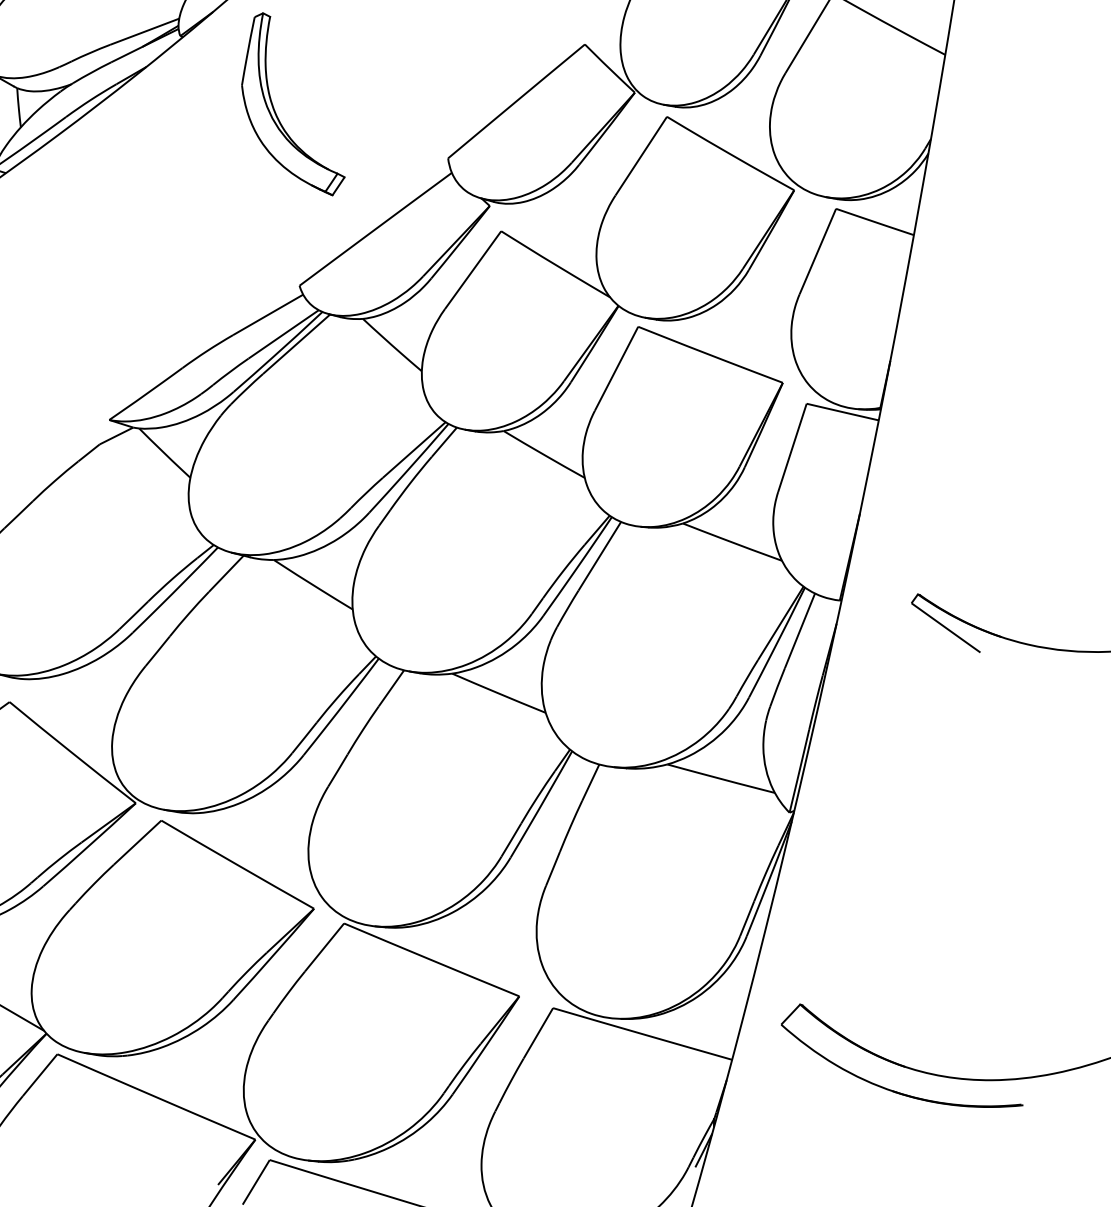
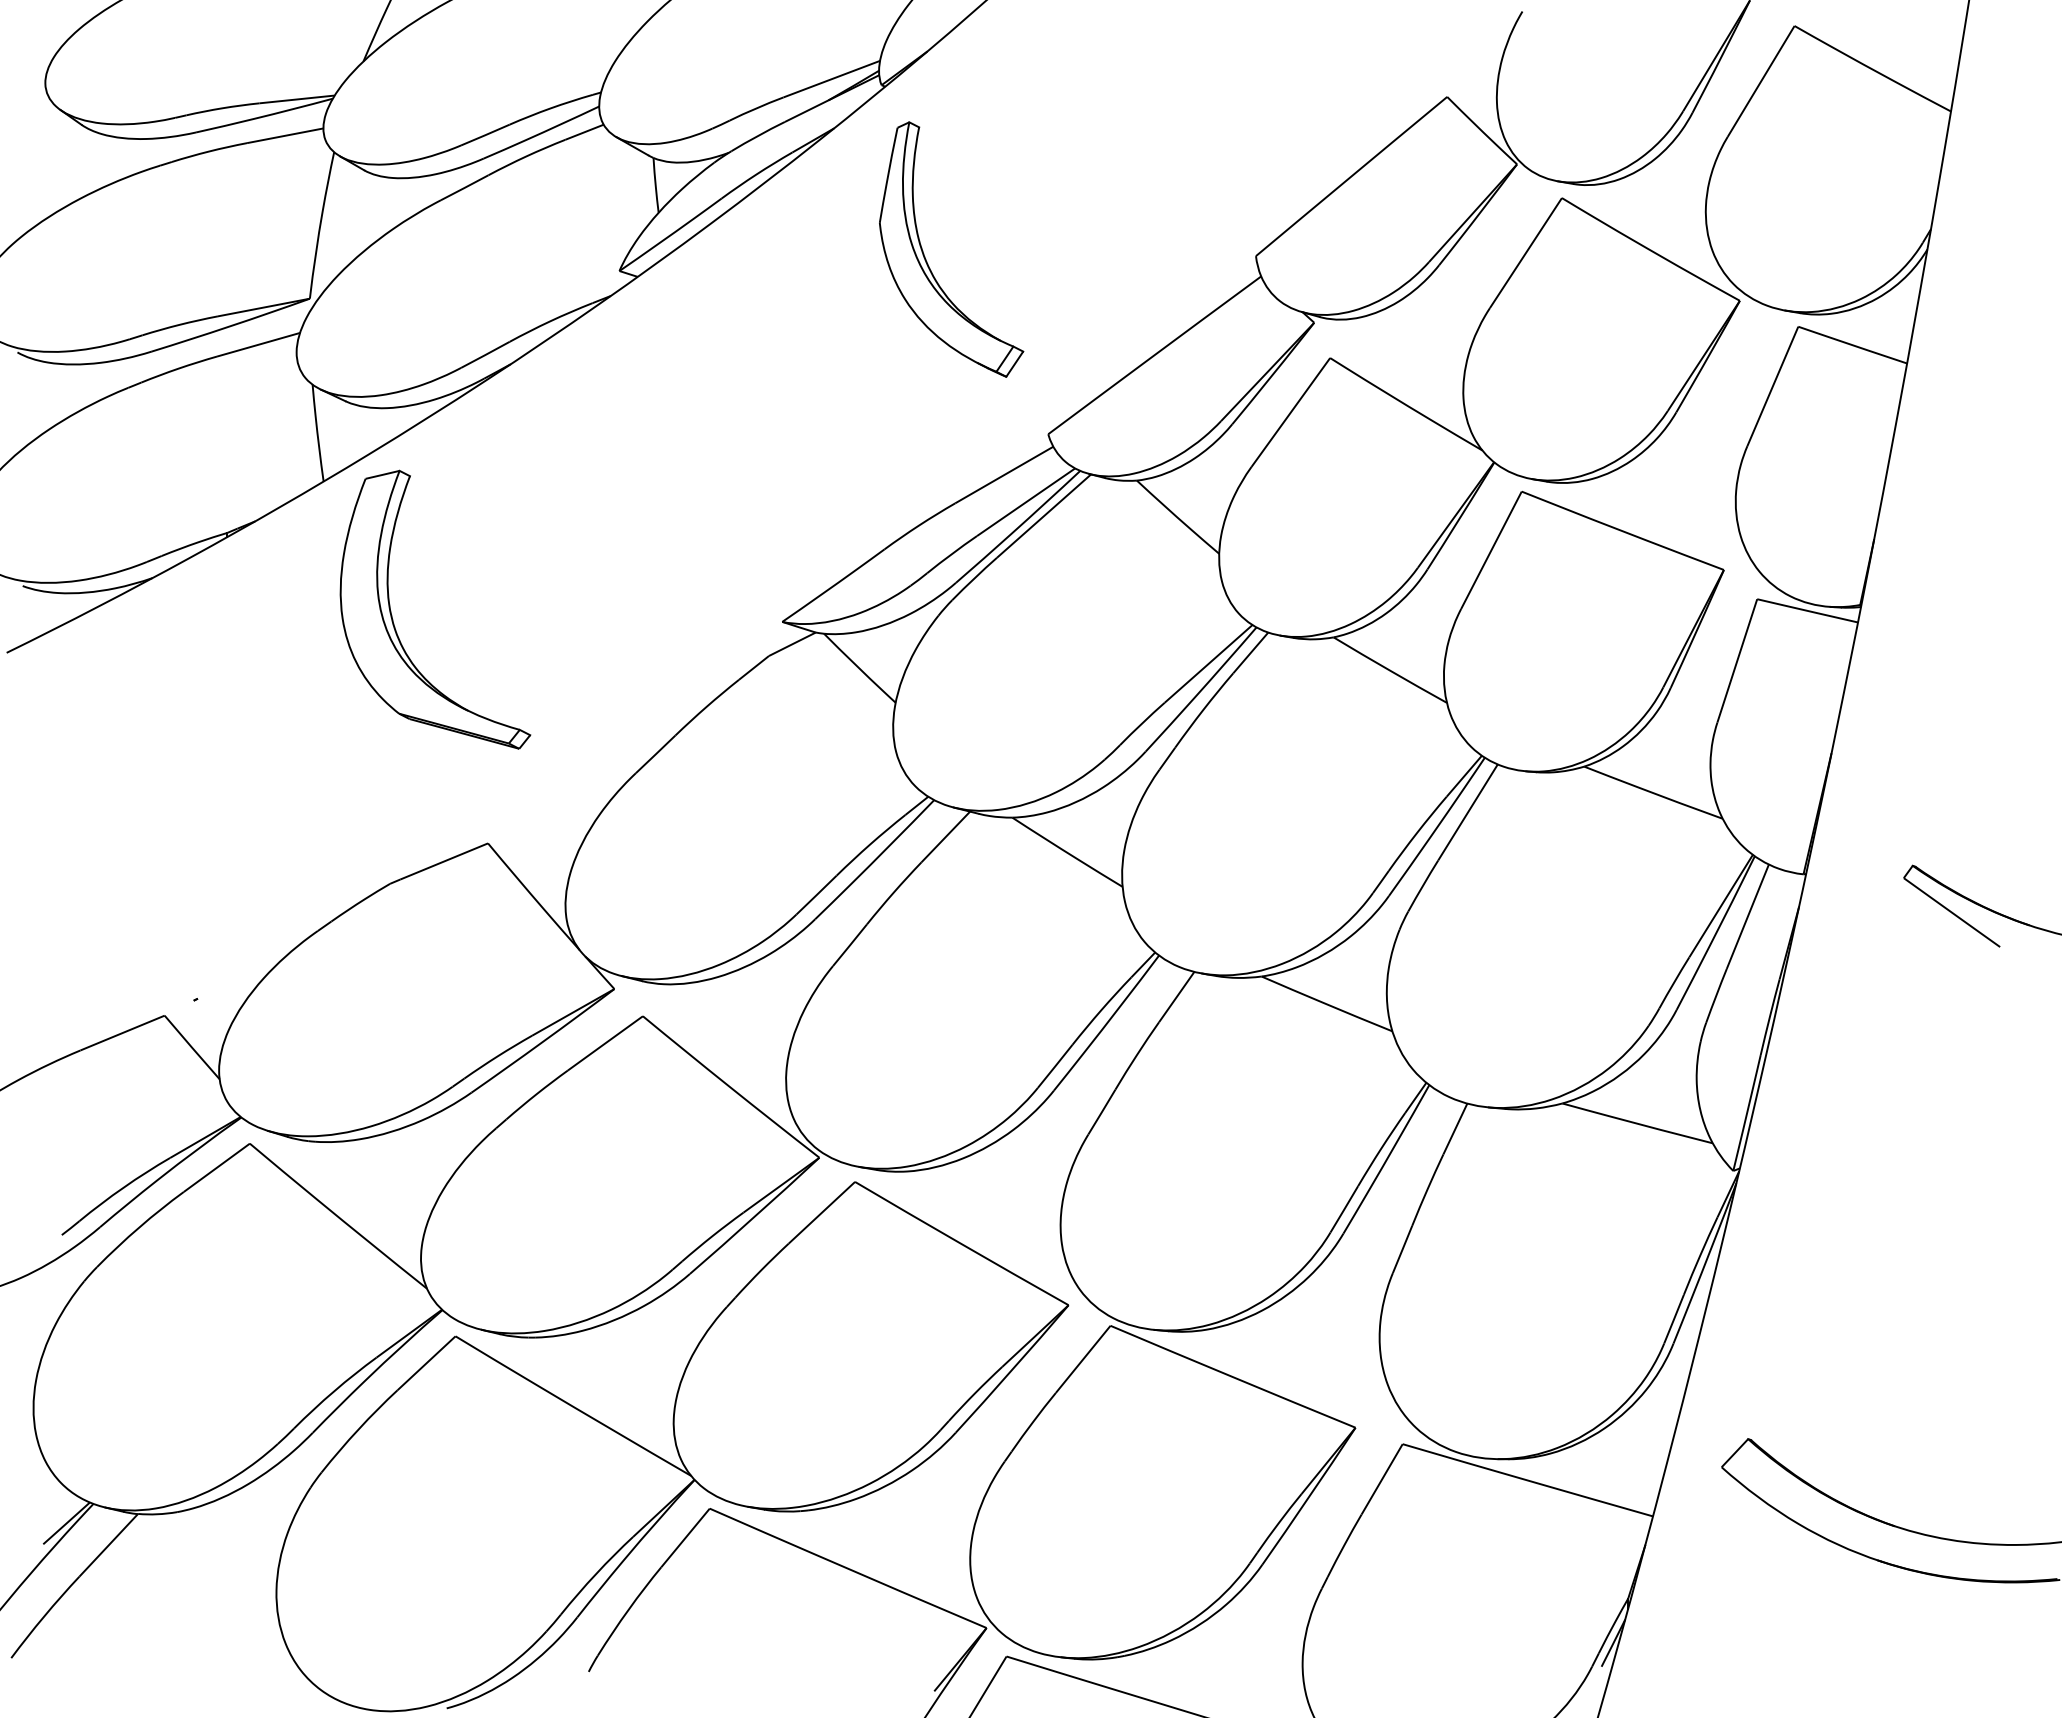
part: (276, 112) -> (927, 261), moved

